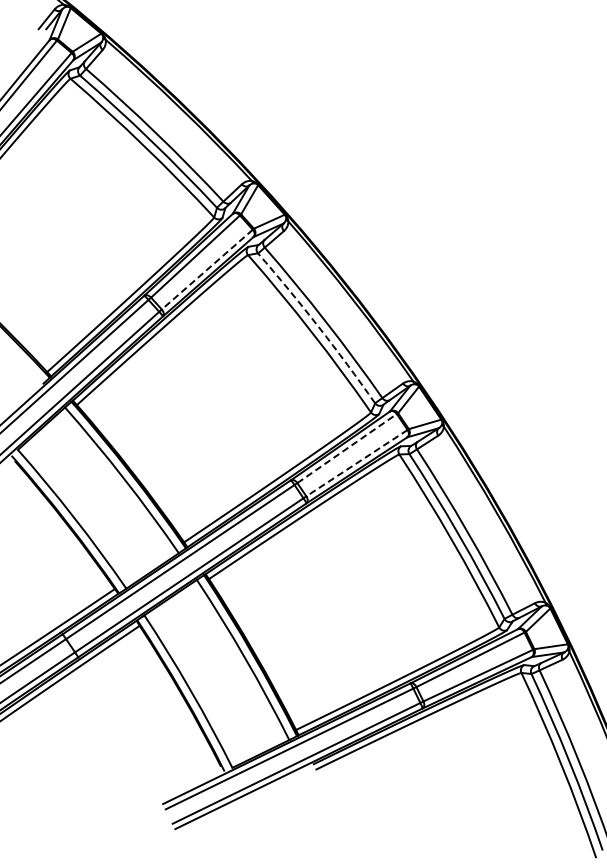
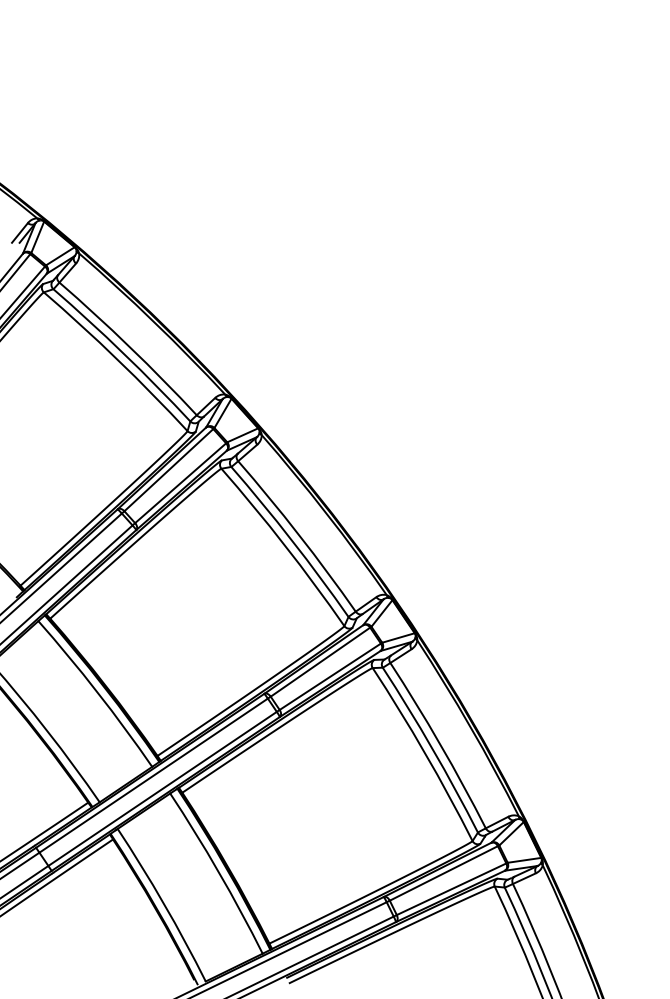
line: (207, 269) -> (180, 483), dashed -> solid
arc: (318, 326) -> (291, 540), dashed -> solid
line: (347, 448) -> (320, 662), dashed -> solid
line: (357, 462) -> (330, 676), dashed -> solid

